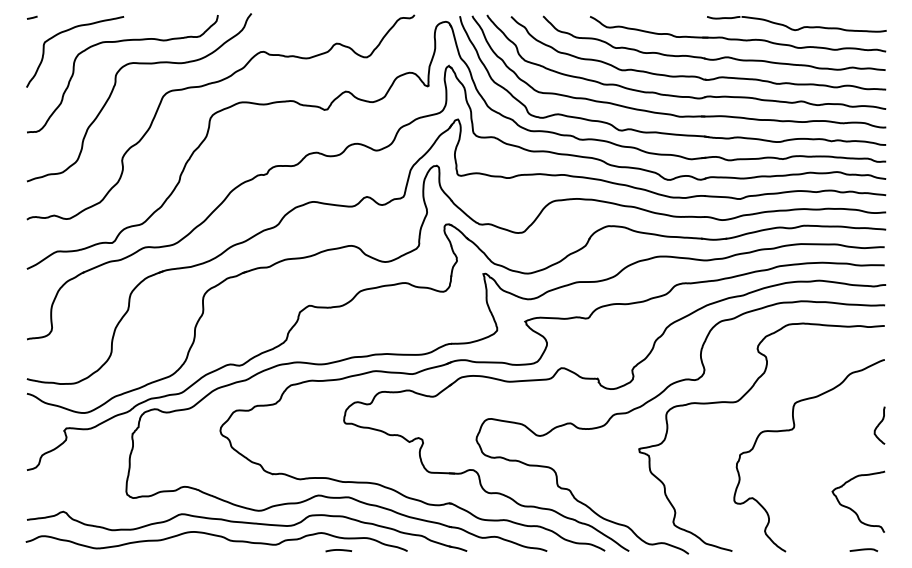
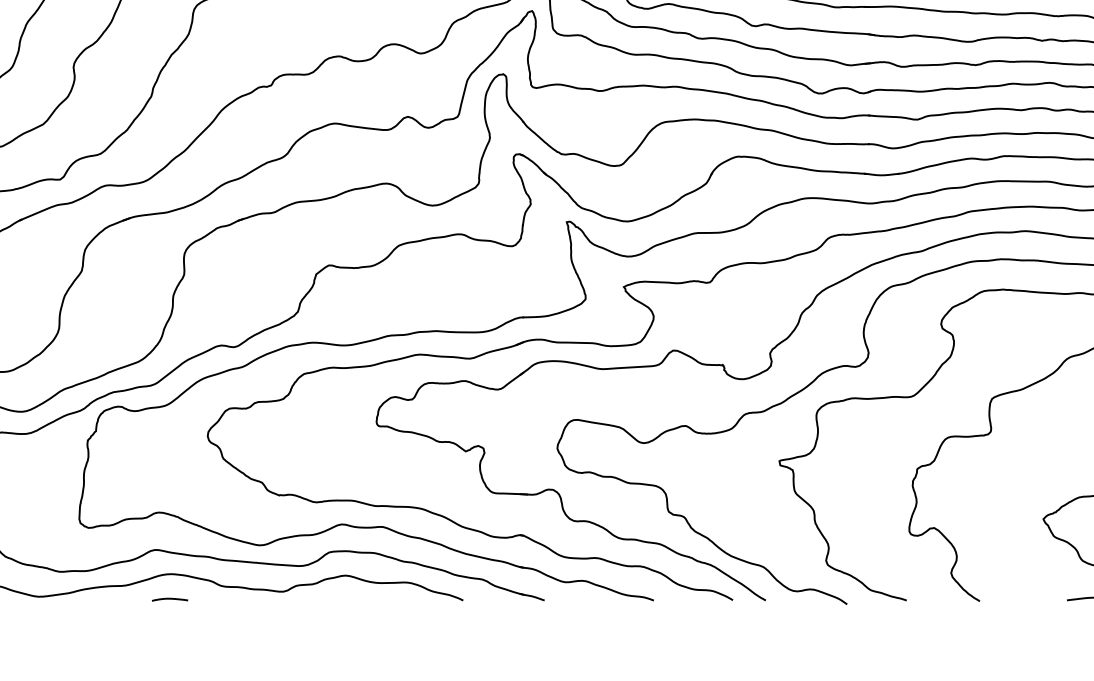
line: (338, 550) -> (169, 599), moved

